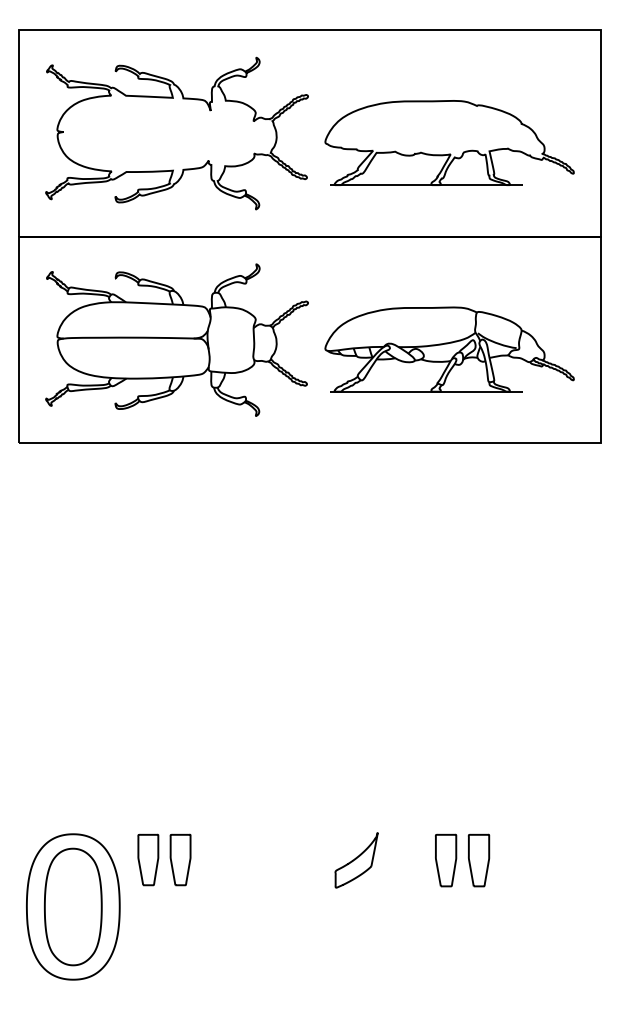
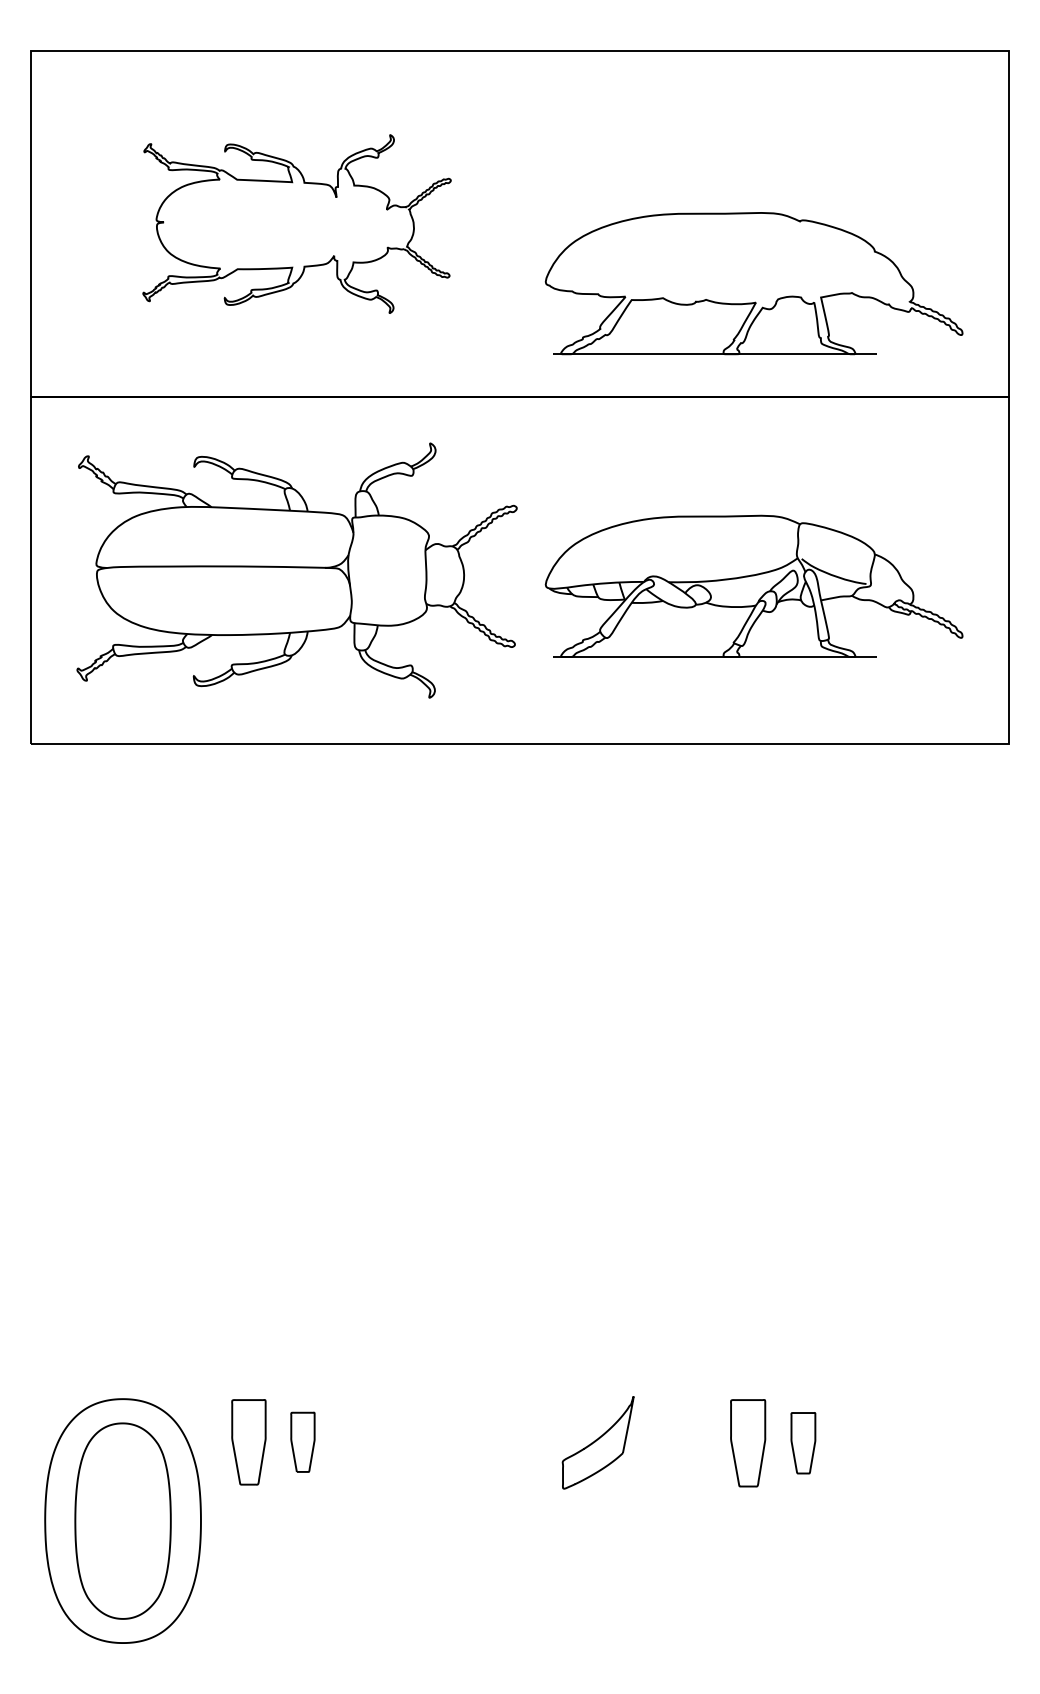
part: (176, 133) -> (296, 224), size x0.7
part: (449, 142) -> (753, 282), moved
part: (180, 859) -> (302, 1441), size x0.7
part: (478, 860) -> (802, 1443), size x0.7

